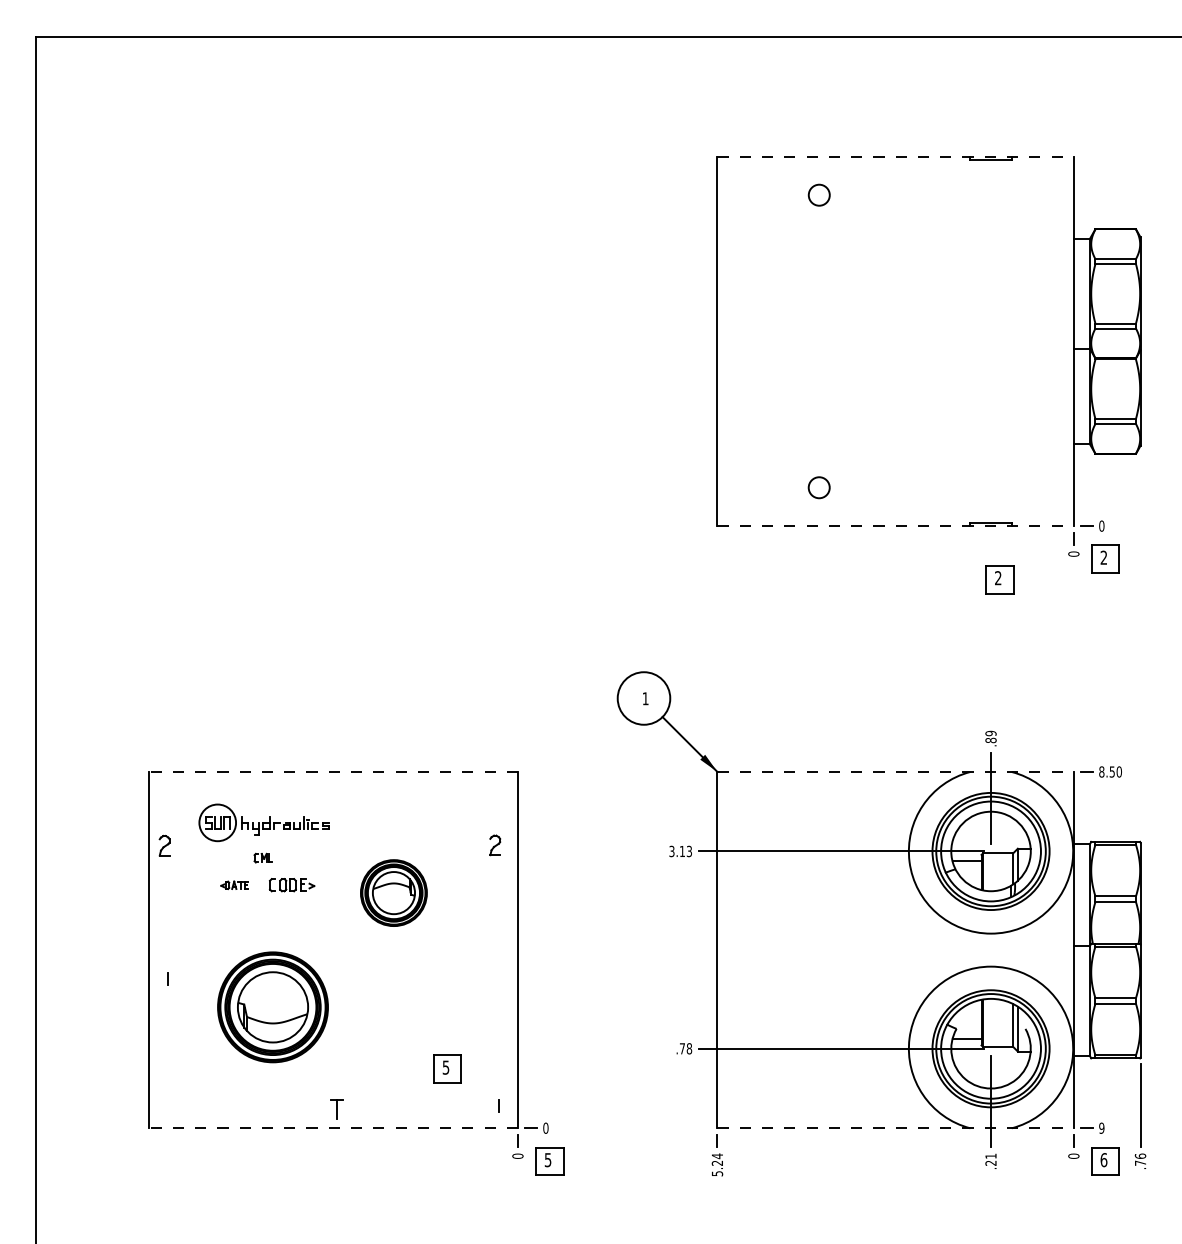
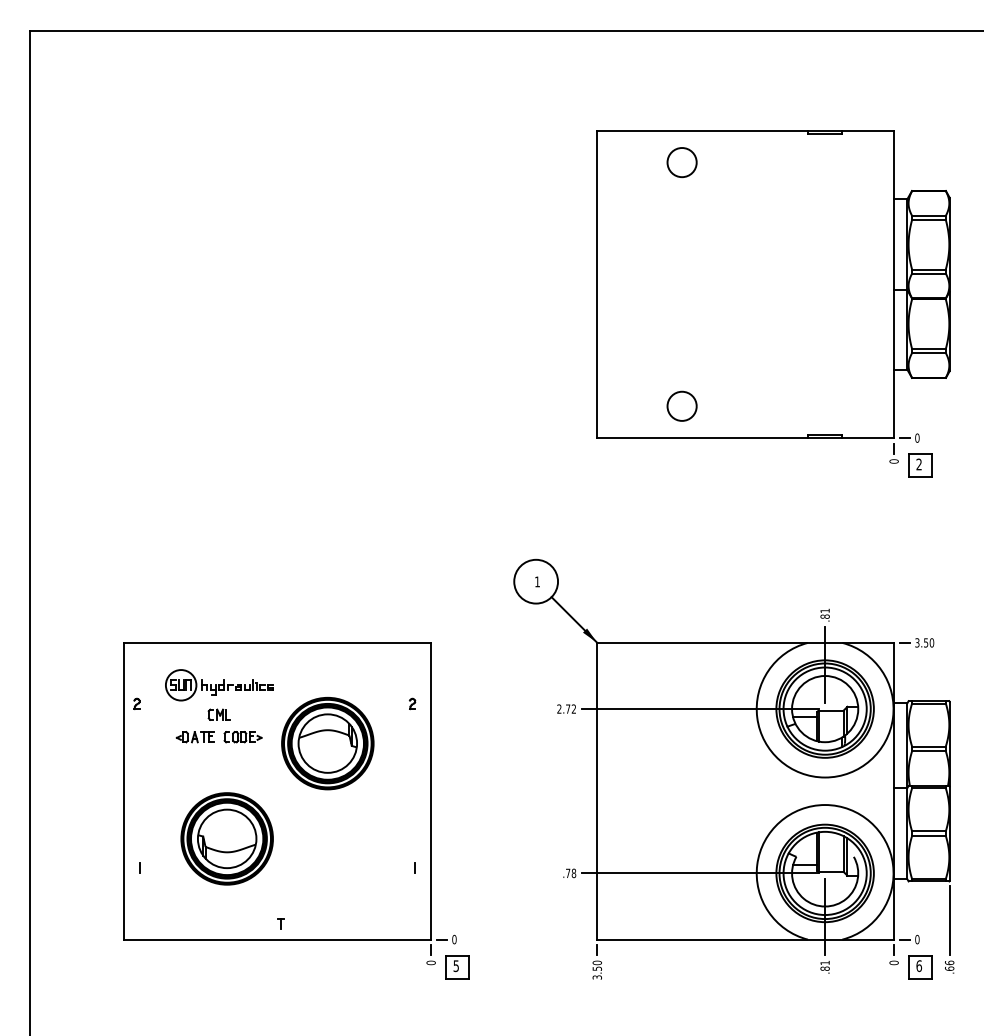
line: (896, 156) -> (746, 130), dashed -> solid
circle: (818, 195) -> (681, 162), size x1.67
circle: (818, 486) -> (681, 405), size x1.67
line: (896, 526) -> (746, 438), dashed -> solid
part: (999, 579) -> (832, 482), removed
text: (990, 733) -> (824, 610), .89 -> .81
line: (333, 771) -> (277, 642), dashed -> solid
line: (896, 771) -> (746, 642), dashed -> solid
text: (1101, 771) -> (917, 642), 8.50 -> 3.50
part: (164, 844) -> (136, 703), size x0.62
part: (495, 844) -> (412, 703), size x0.62
text: (680, 850) -> (566, 708), 3.13 -> 2.72
part: (262, 857) -> (218, 714), size x1.43
part: (233, 885) -> (194, 737), size x1.67
part: (393, 892) -> (327, 743), size x1.67
line: (167, 978) -> (139, 867), moved
part: (447, 1069) -> (372, 890), removed
line: (497, 1105) -> (414, 867), moved
part: (337, 1108) -> (280, 923), size x0.62
line: (333, 1128) -> (277, 939), dashed -> solid
line: (896, 1128) -> (746, 939), dashed -> solid
text: (1101, 1128) -> (917, 939), 9 -> 0
text: (990, 1162) -> (824, 968), .21 -> .81
text: (1140, 1162) -> (949, 968), .76 -> .66
text: (717, 1164) -> (597, 969), 5.24 -> 3.50

